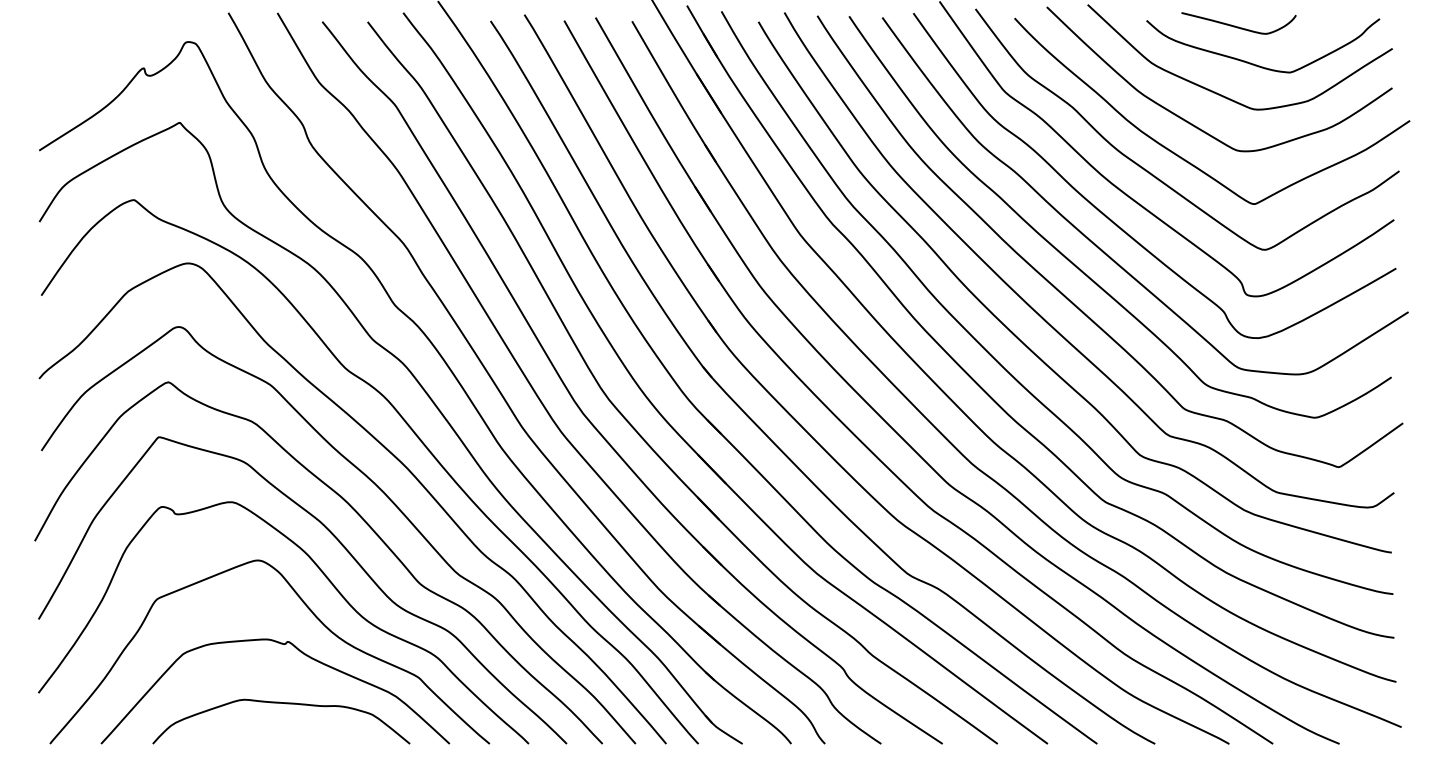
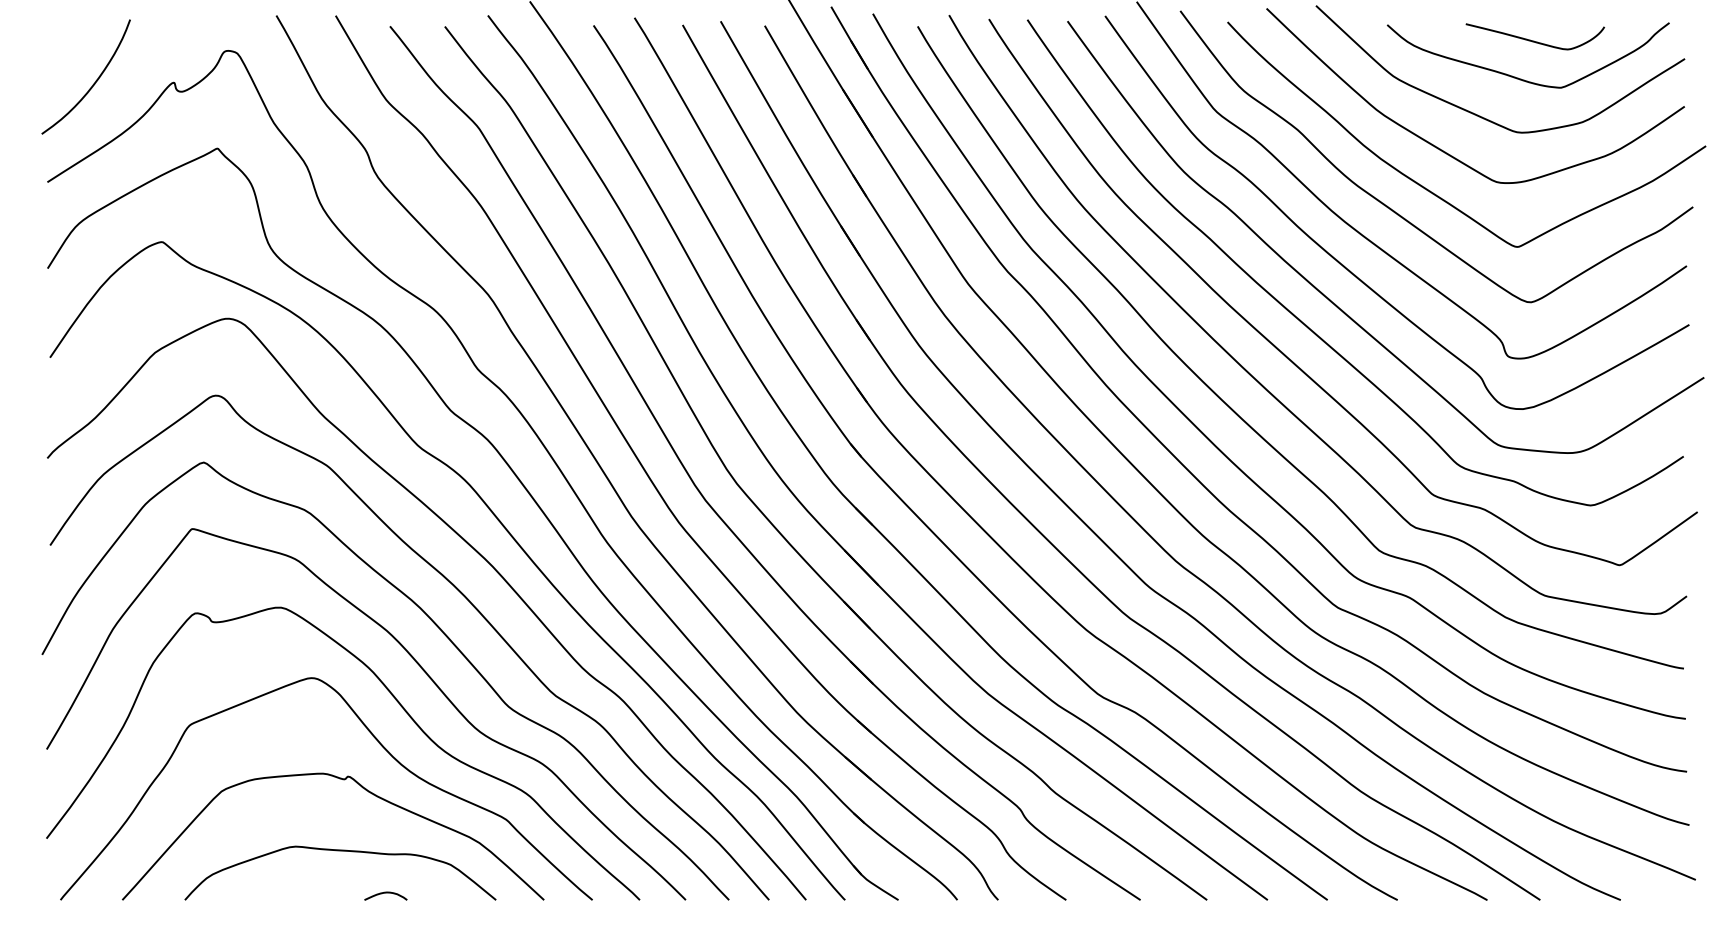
curve: (1238, 26) -> (1534, 40), moved
curve: (77, 68) -> (93, 82), added
curve: (318, 738) -> (385, 893), added

